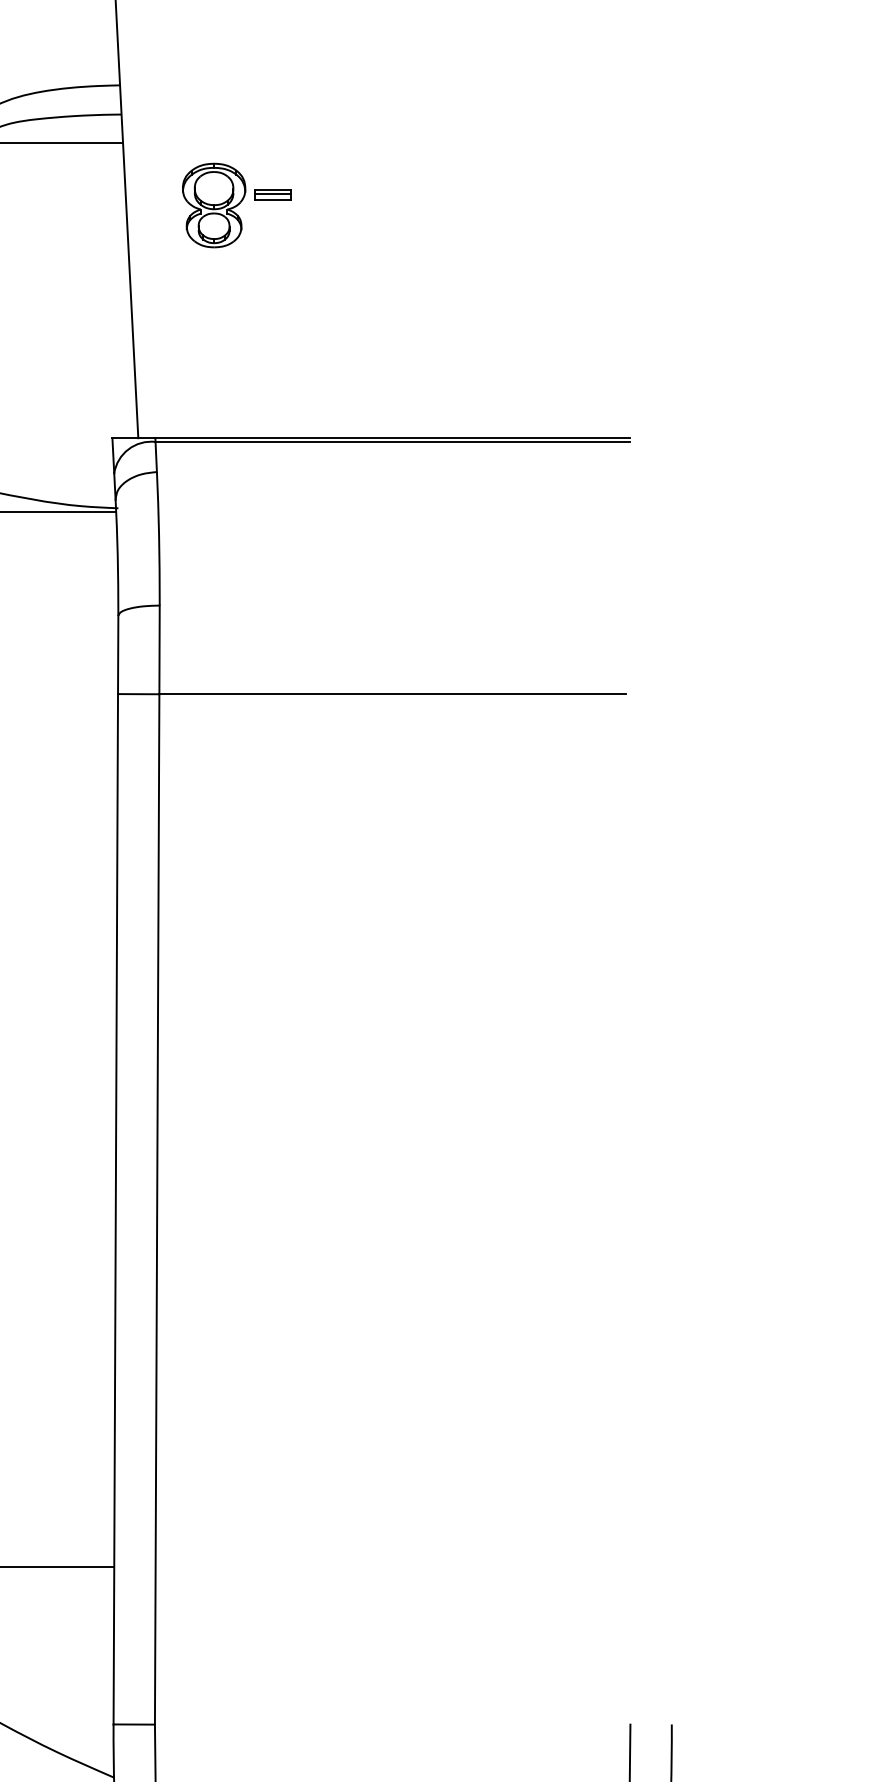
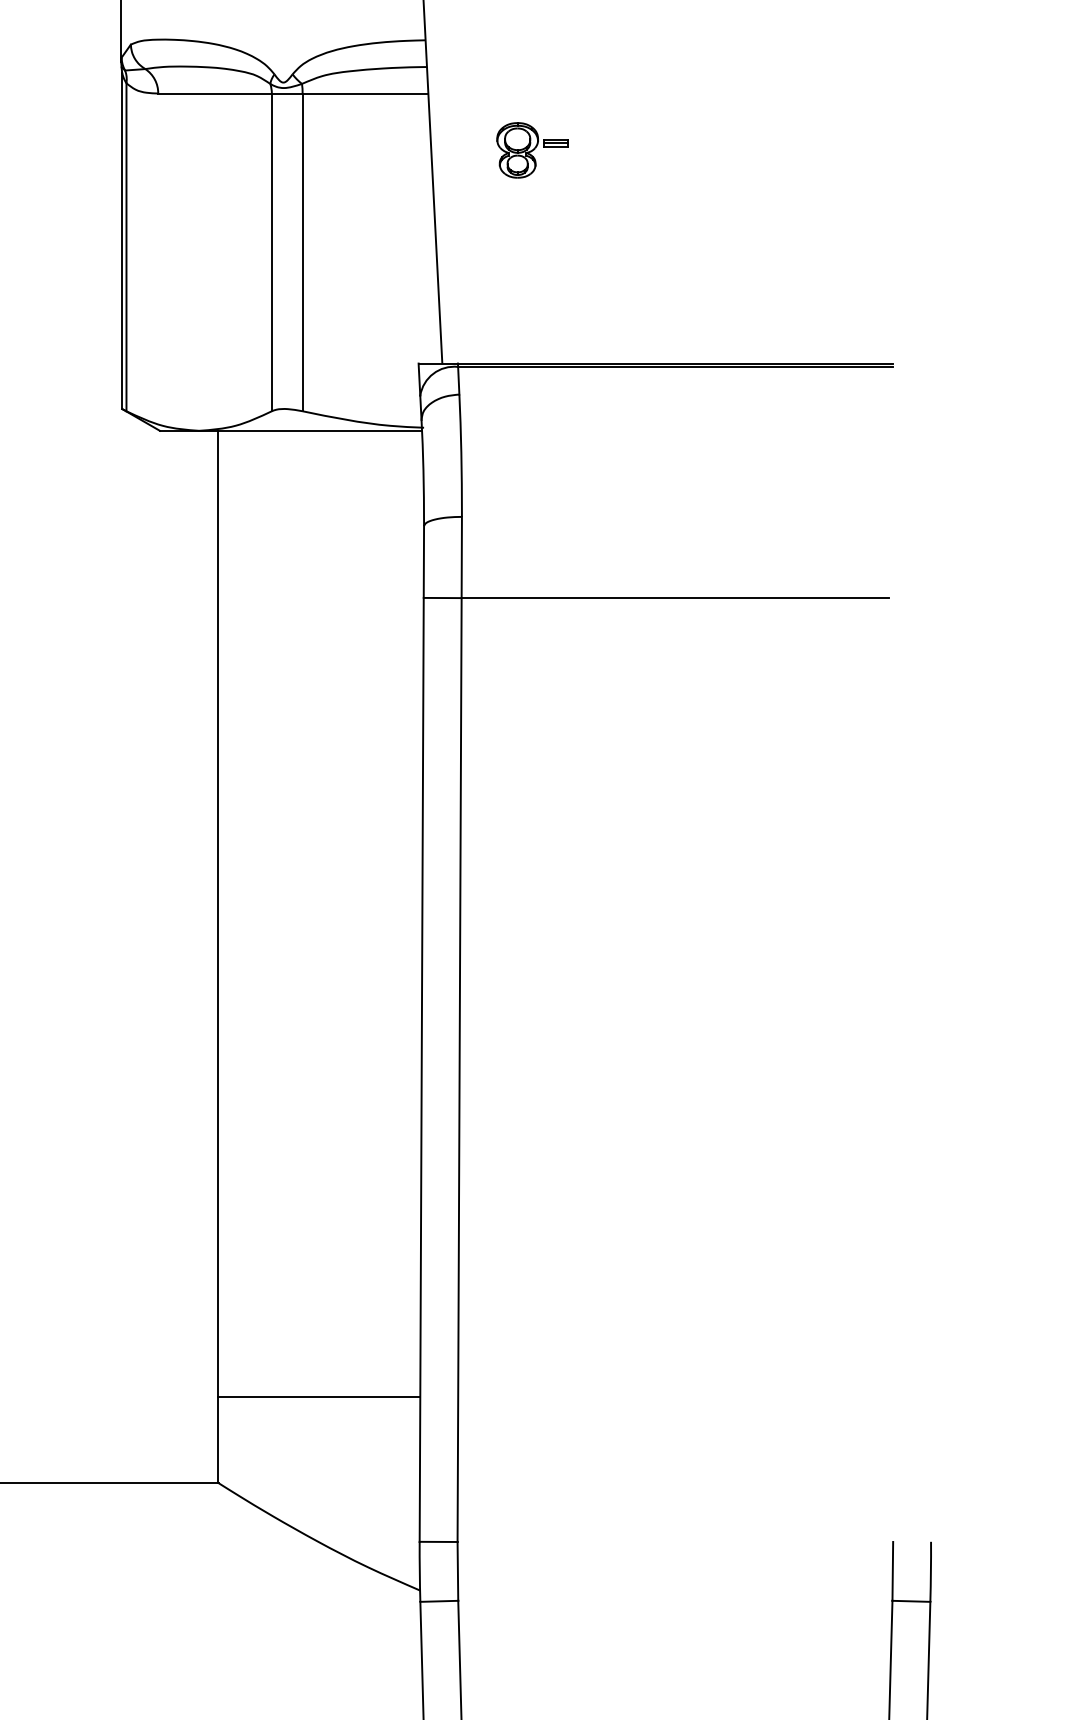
part: (236, 205) -> (532, 150), size x0.71

